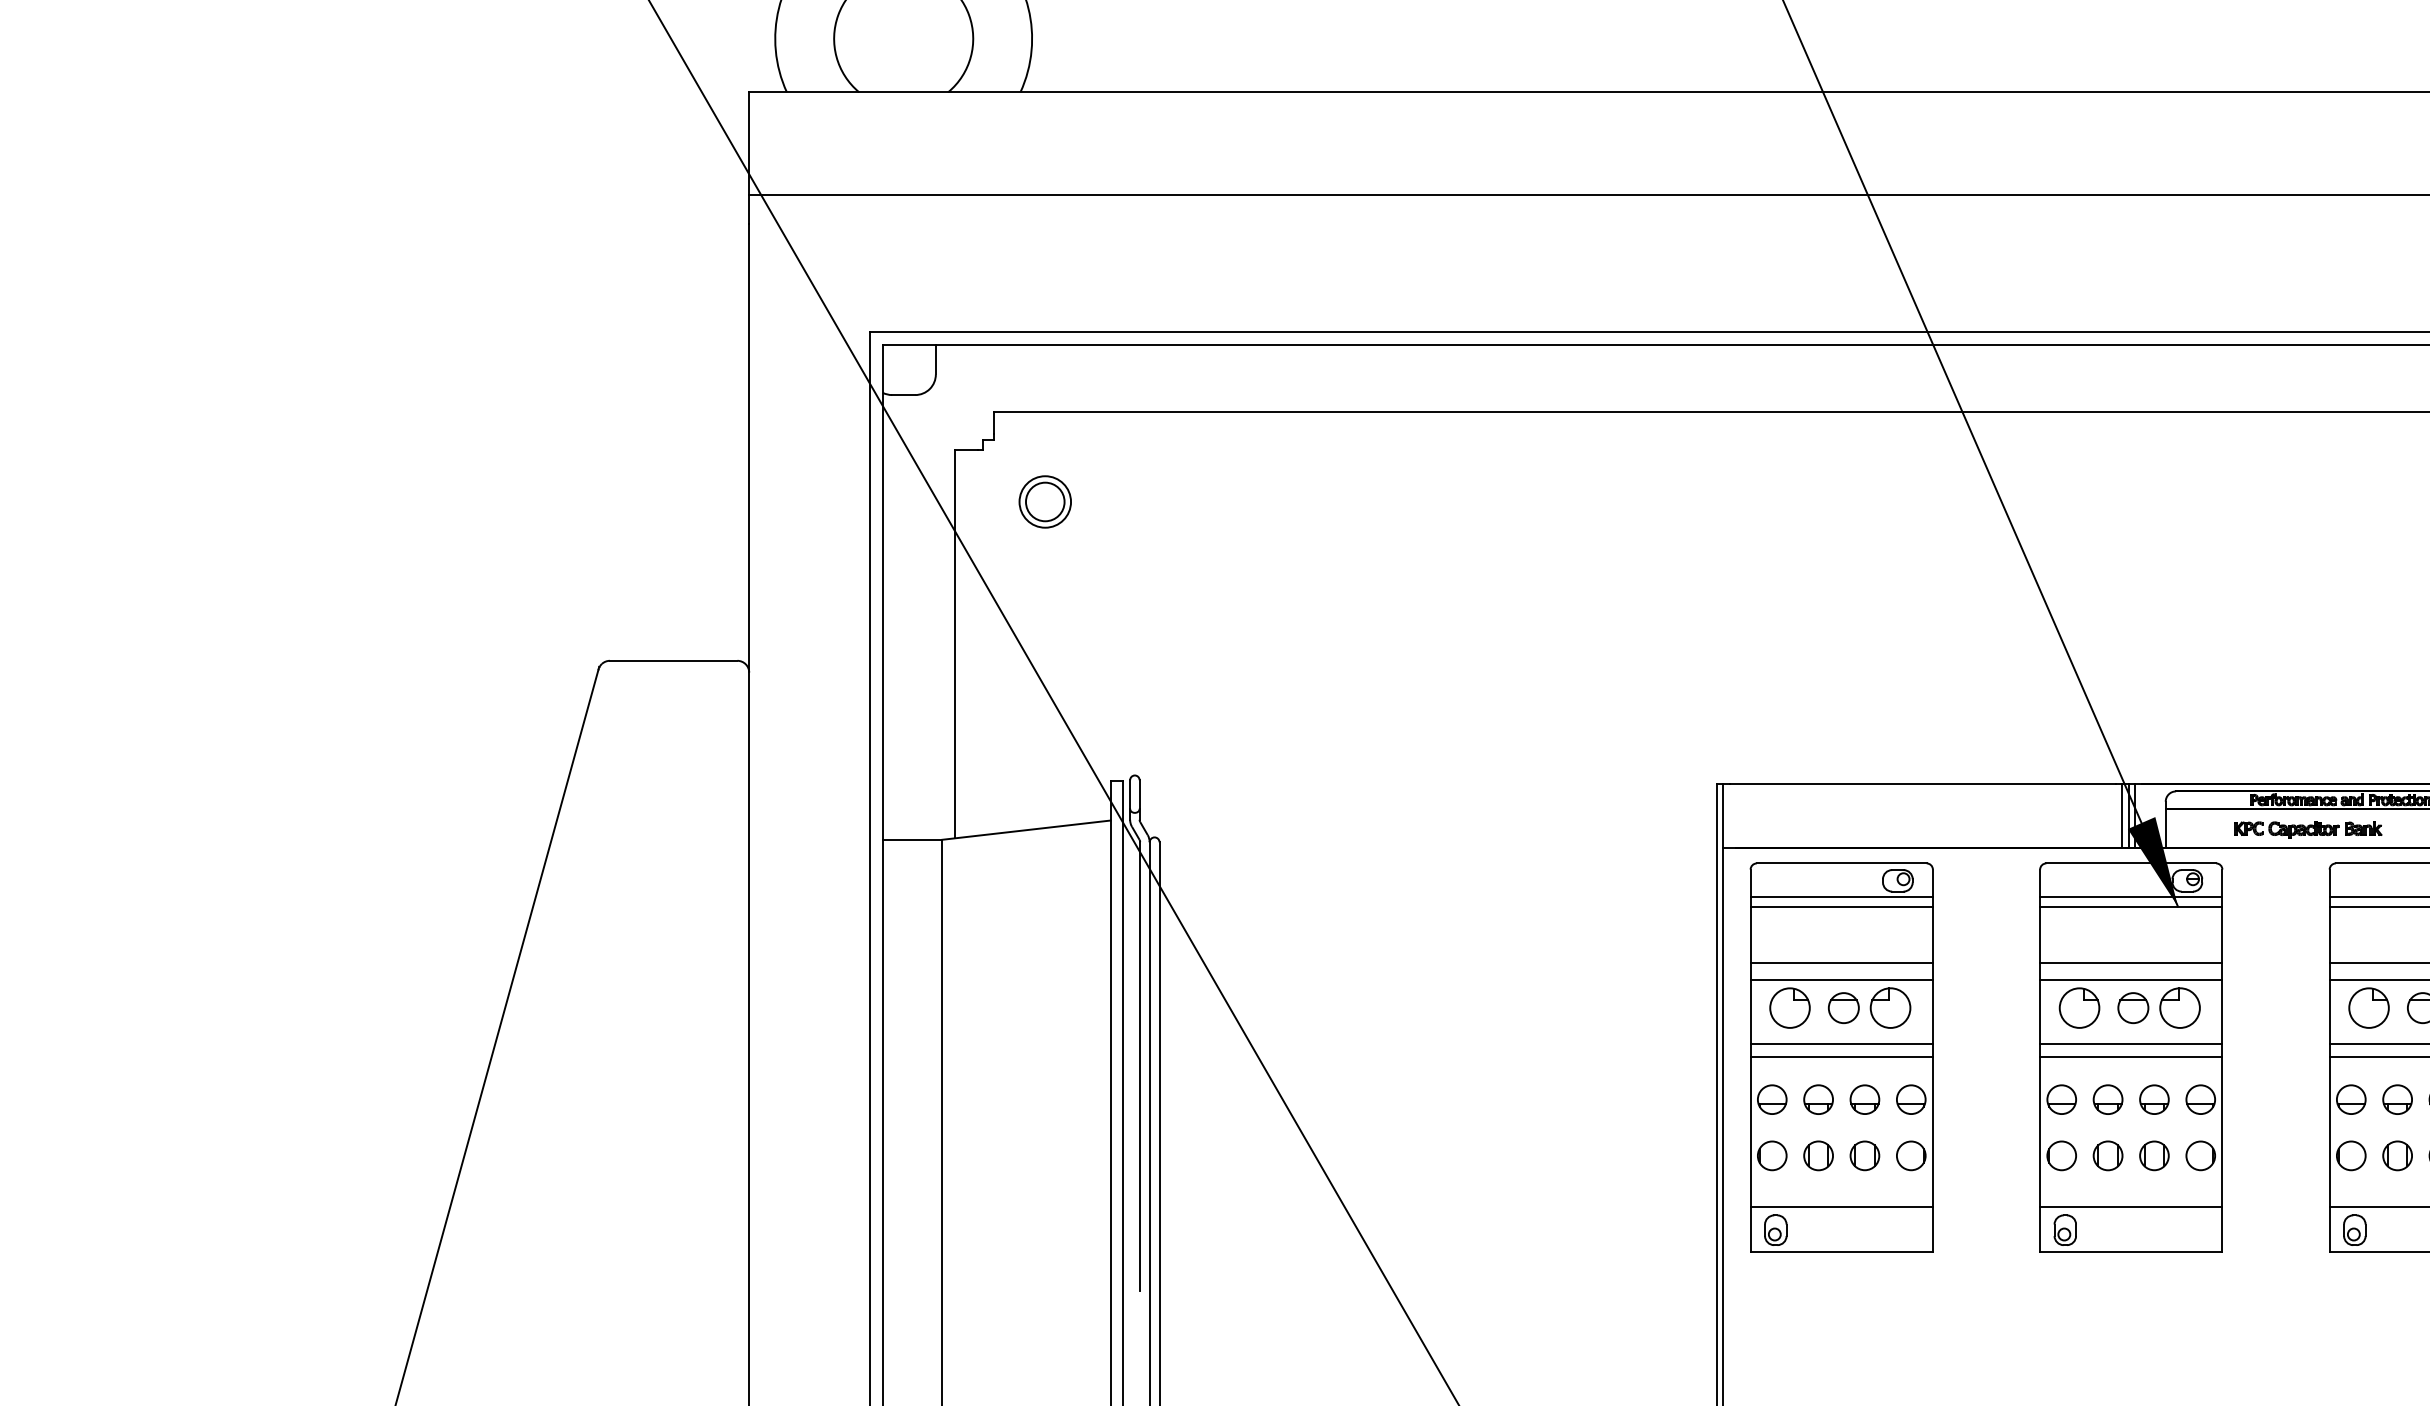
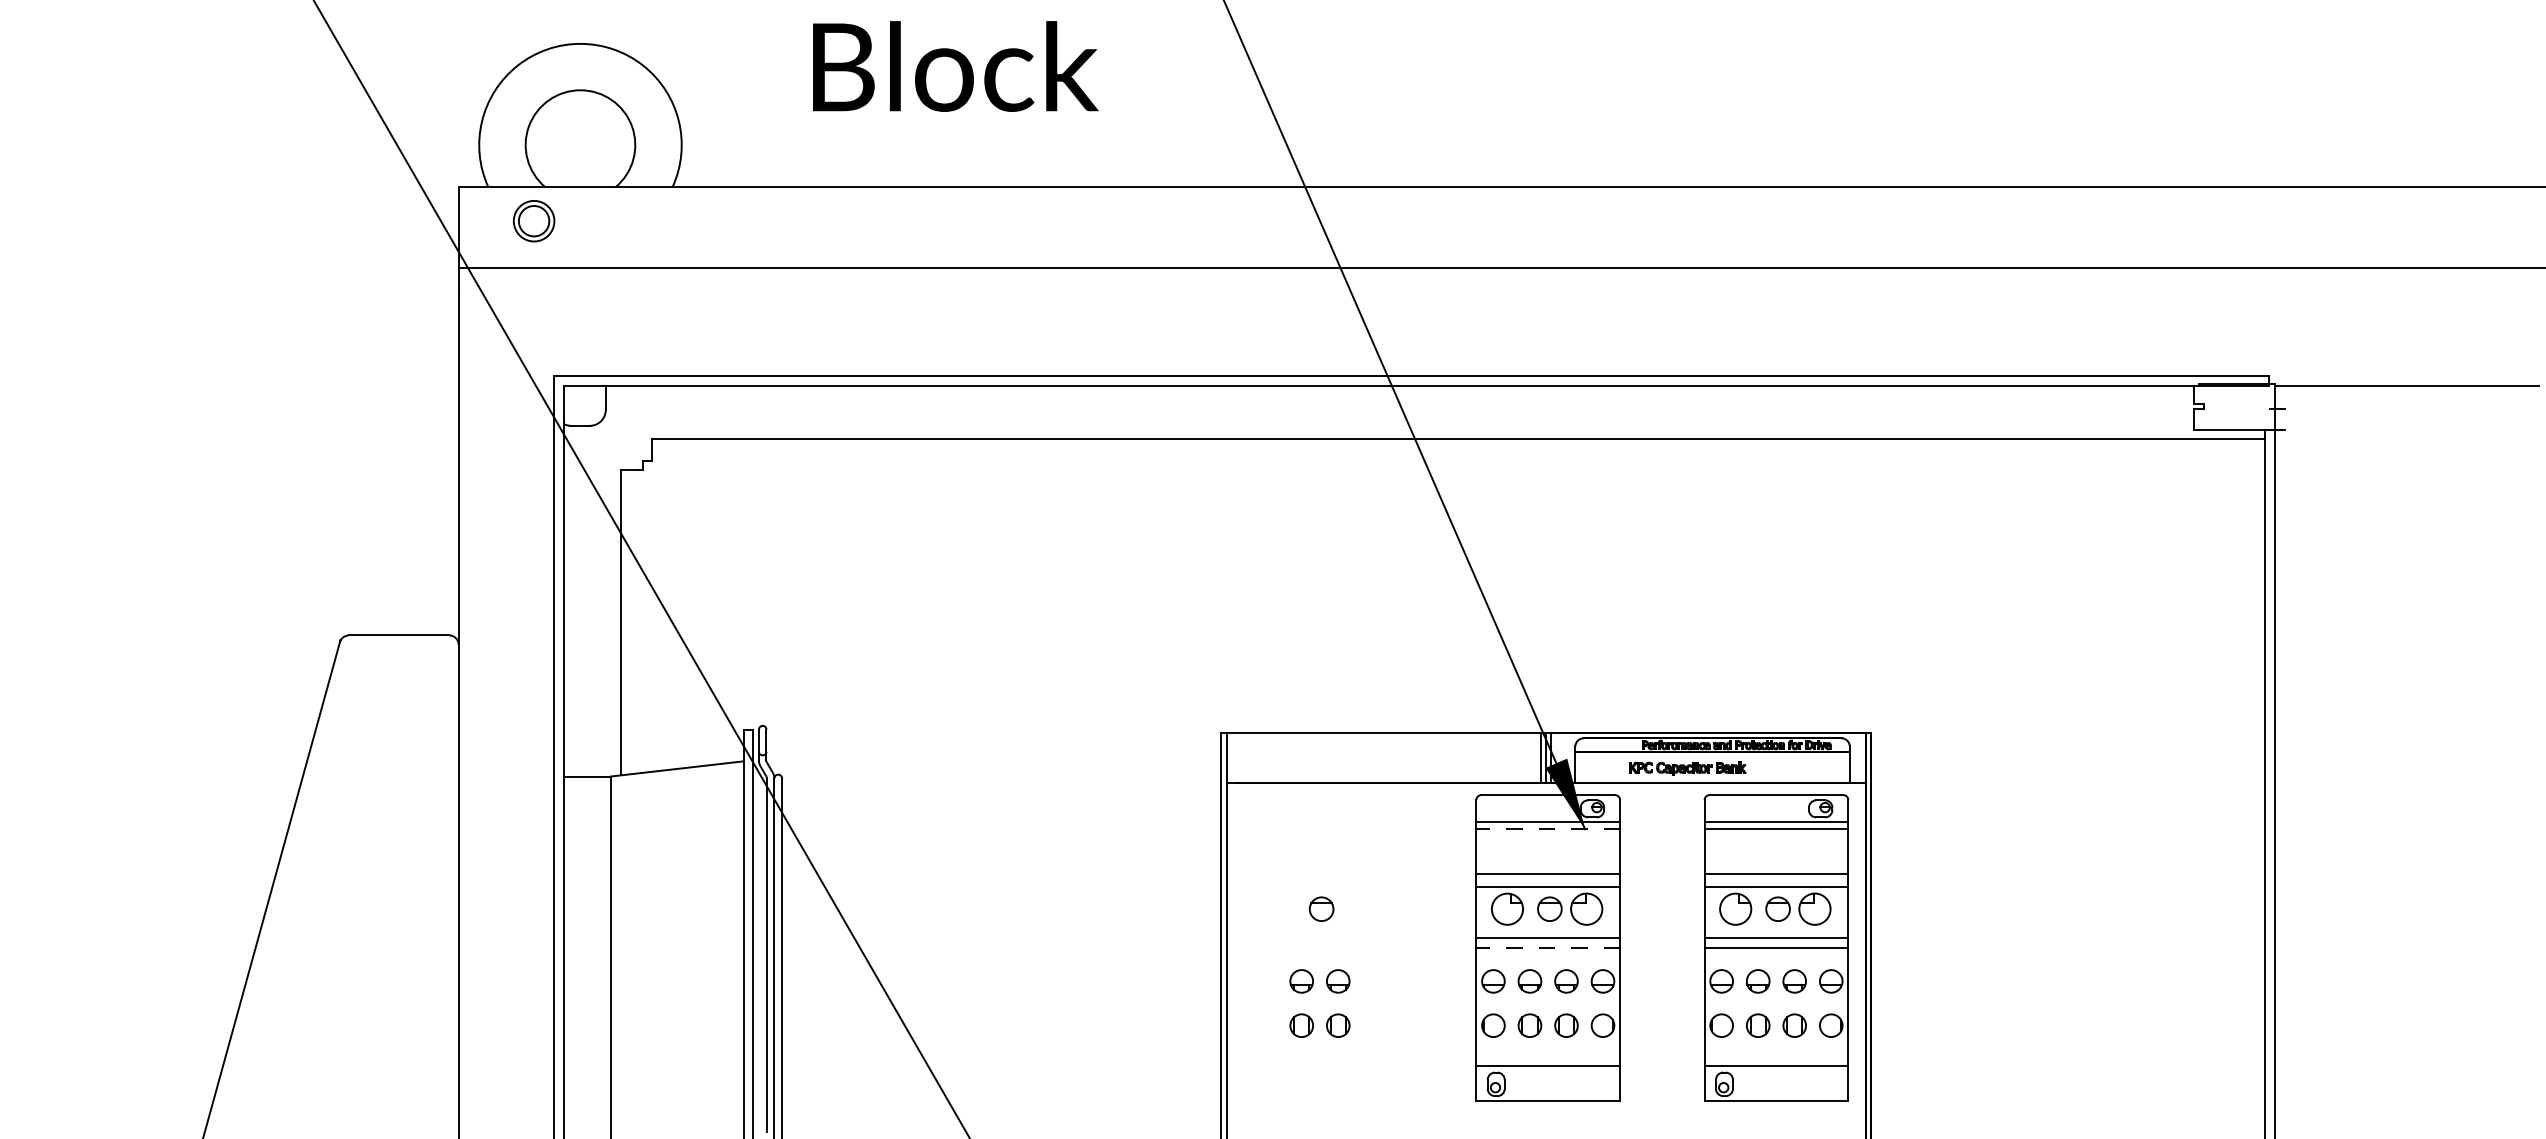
part: (1044, 502) -> (533, 221), moved
line: (2131, 907) -> (1548, 829), solid -> dashed
part: (1841, 1056) -> (1319, 947), removed
line: (2131, 1056) -> (1548, 947), solid -> dashed

